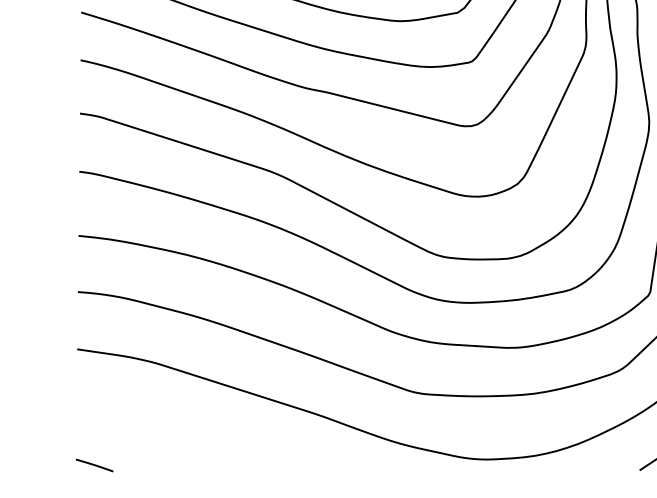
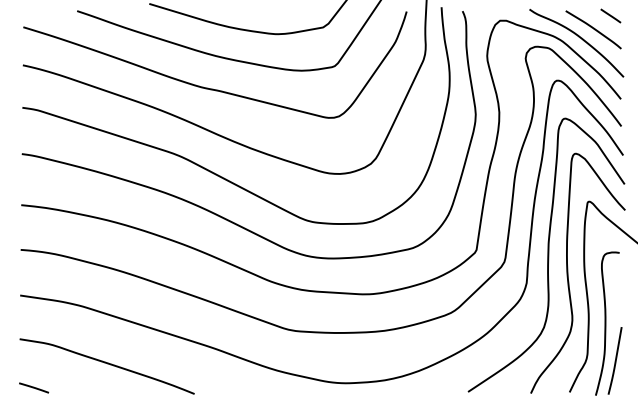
curve: (186, 435) -> (107, 364), added

